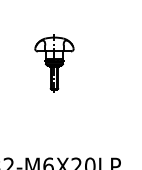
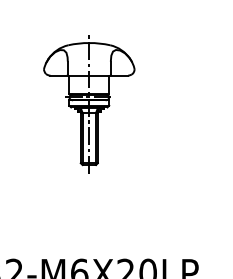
part: (54, 63) -> (89, 104), size x1.43

